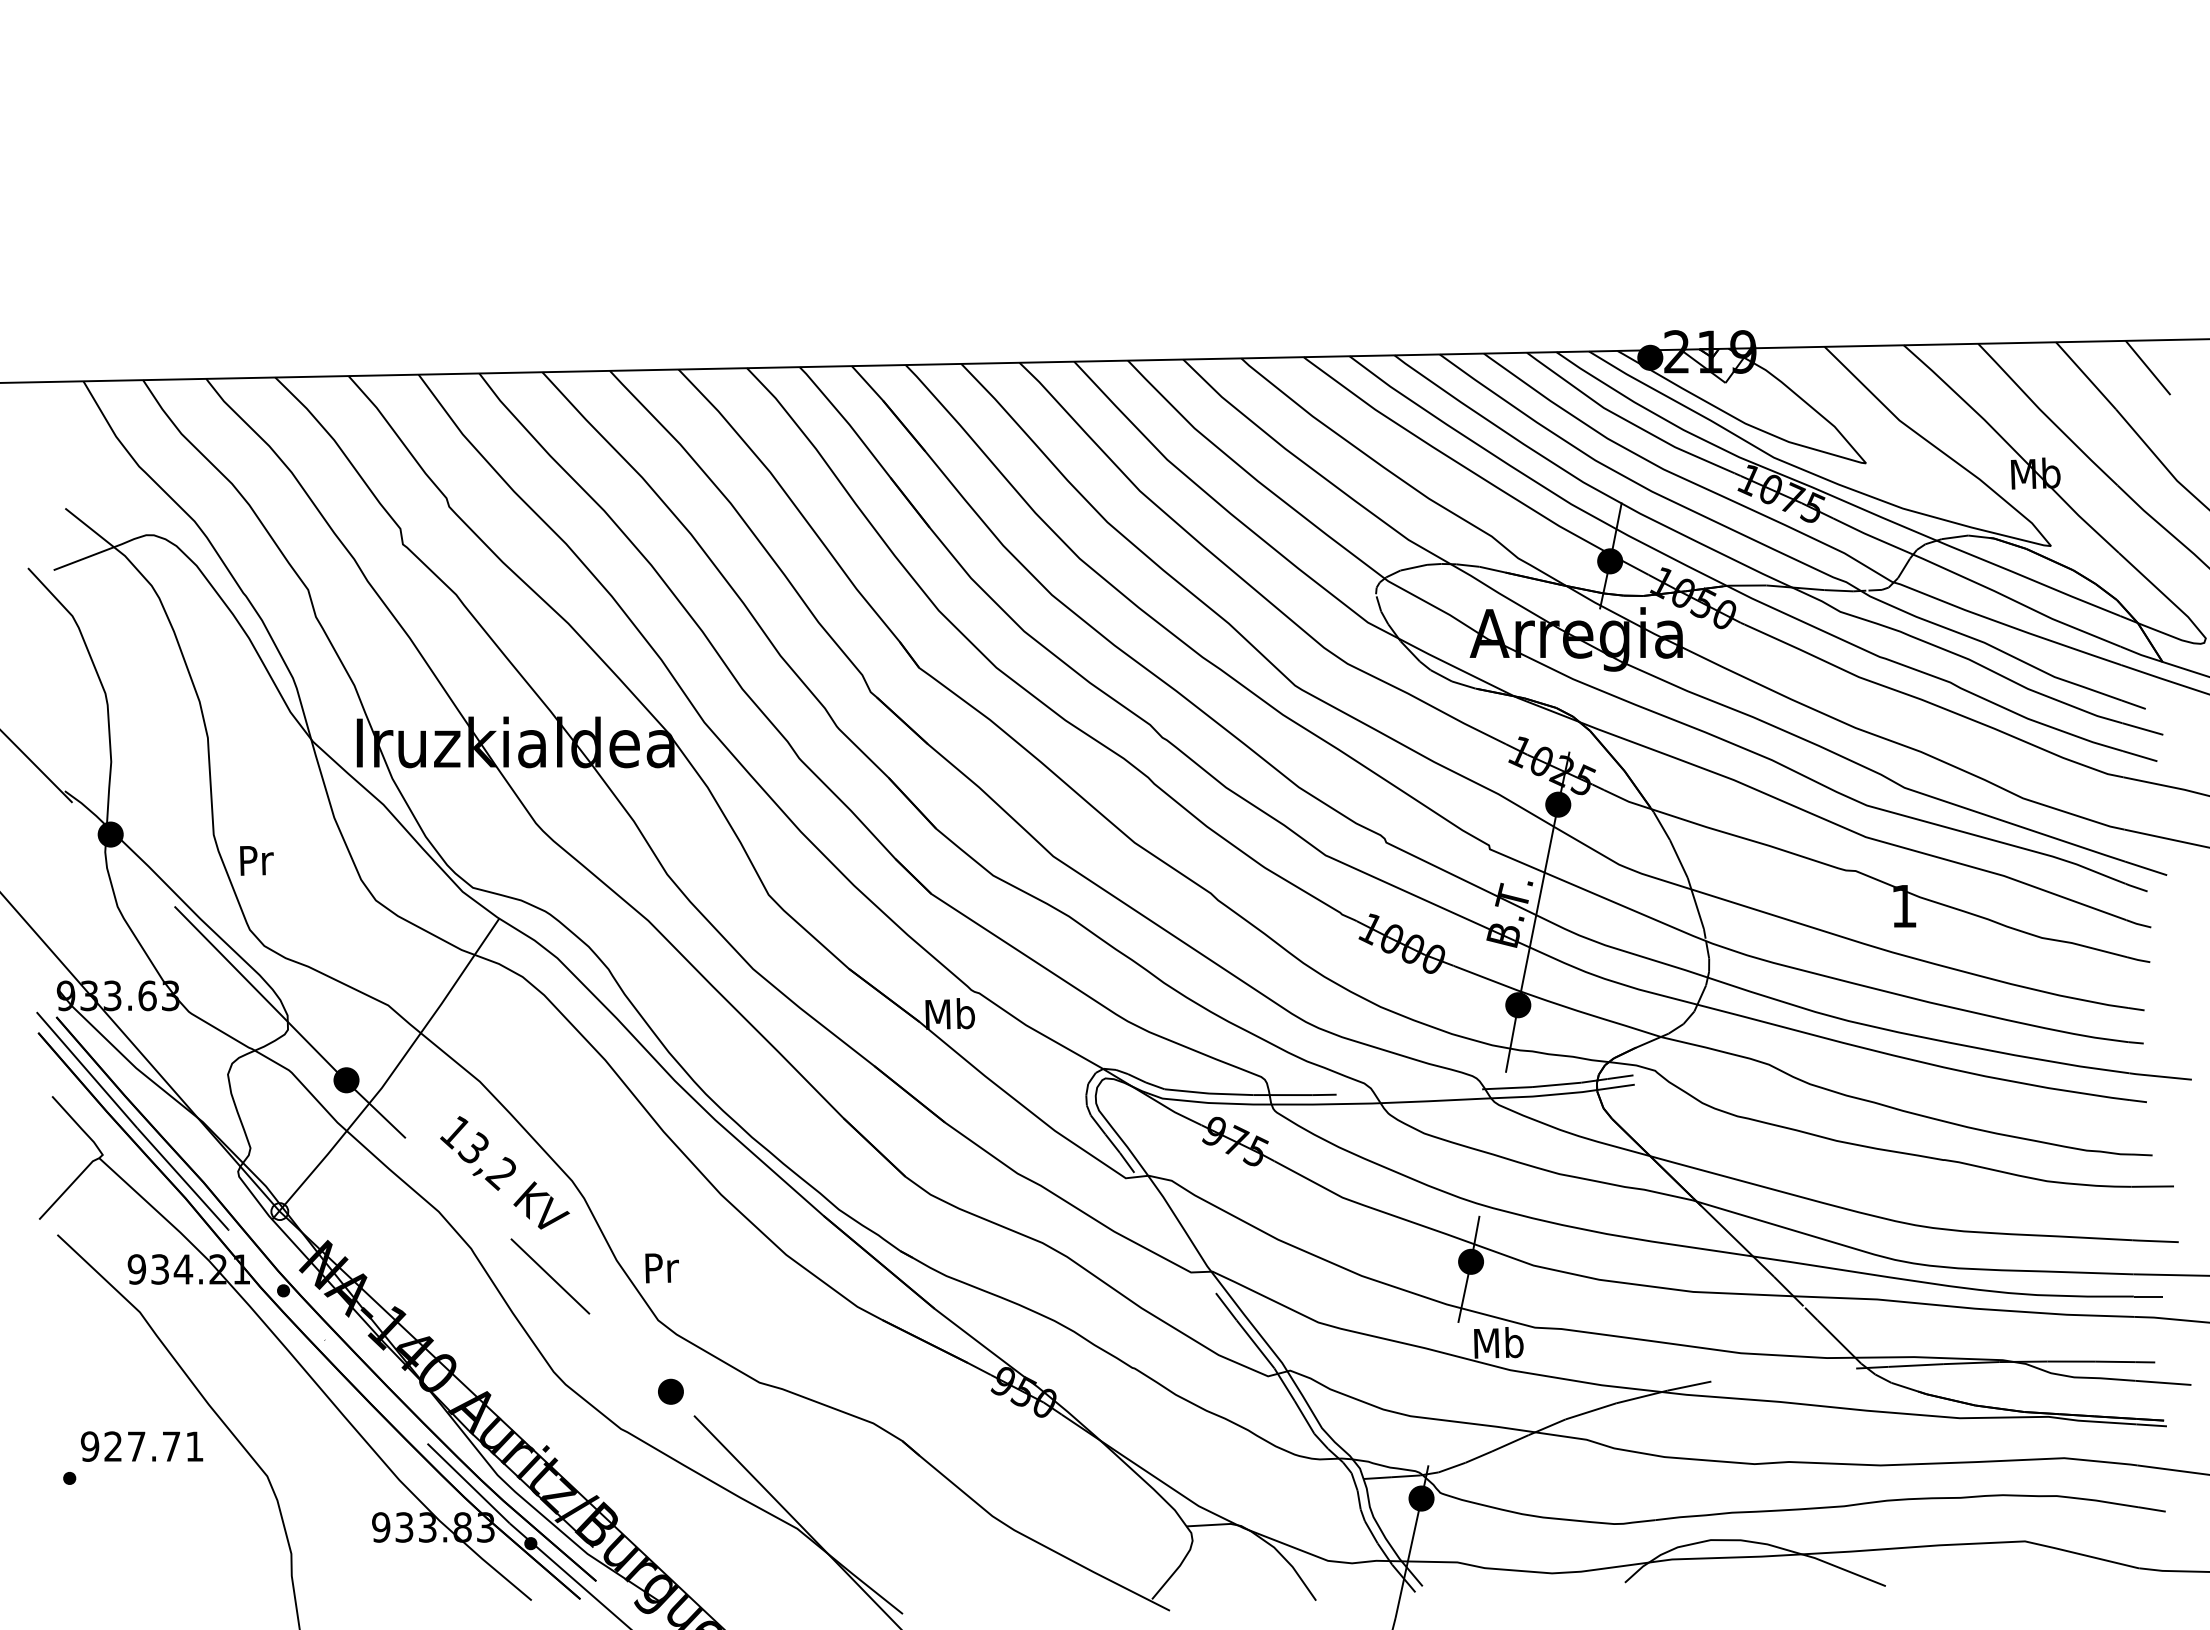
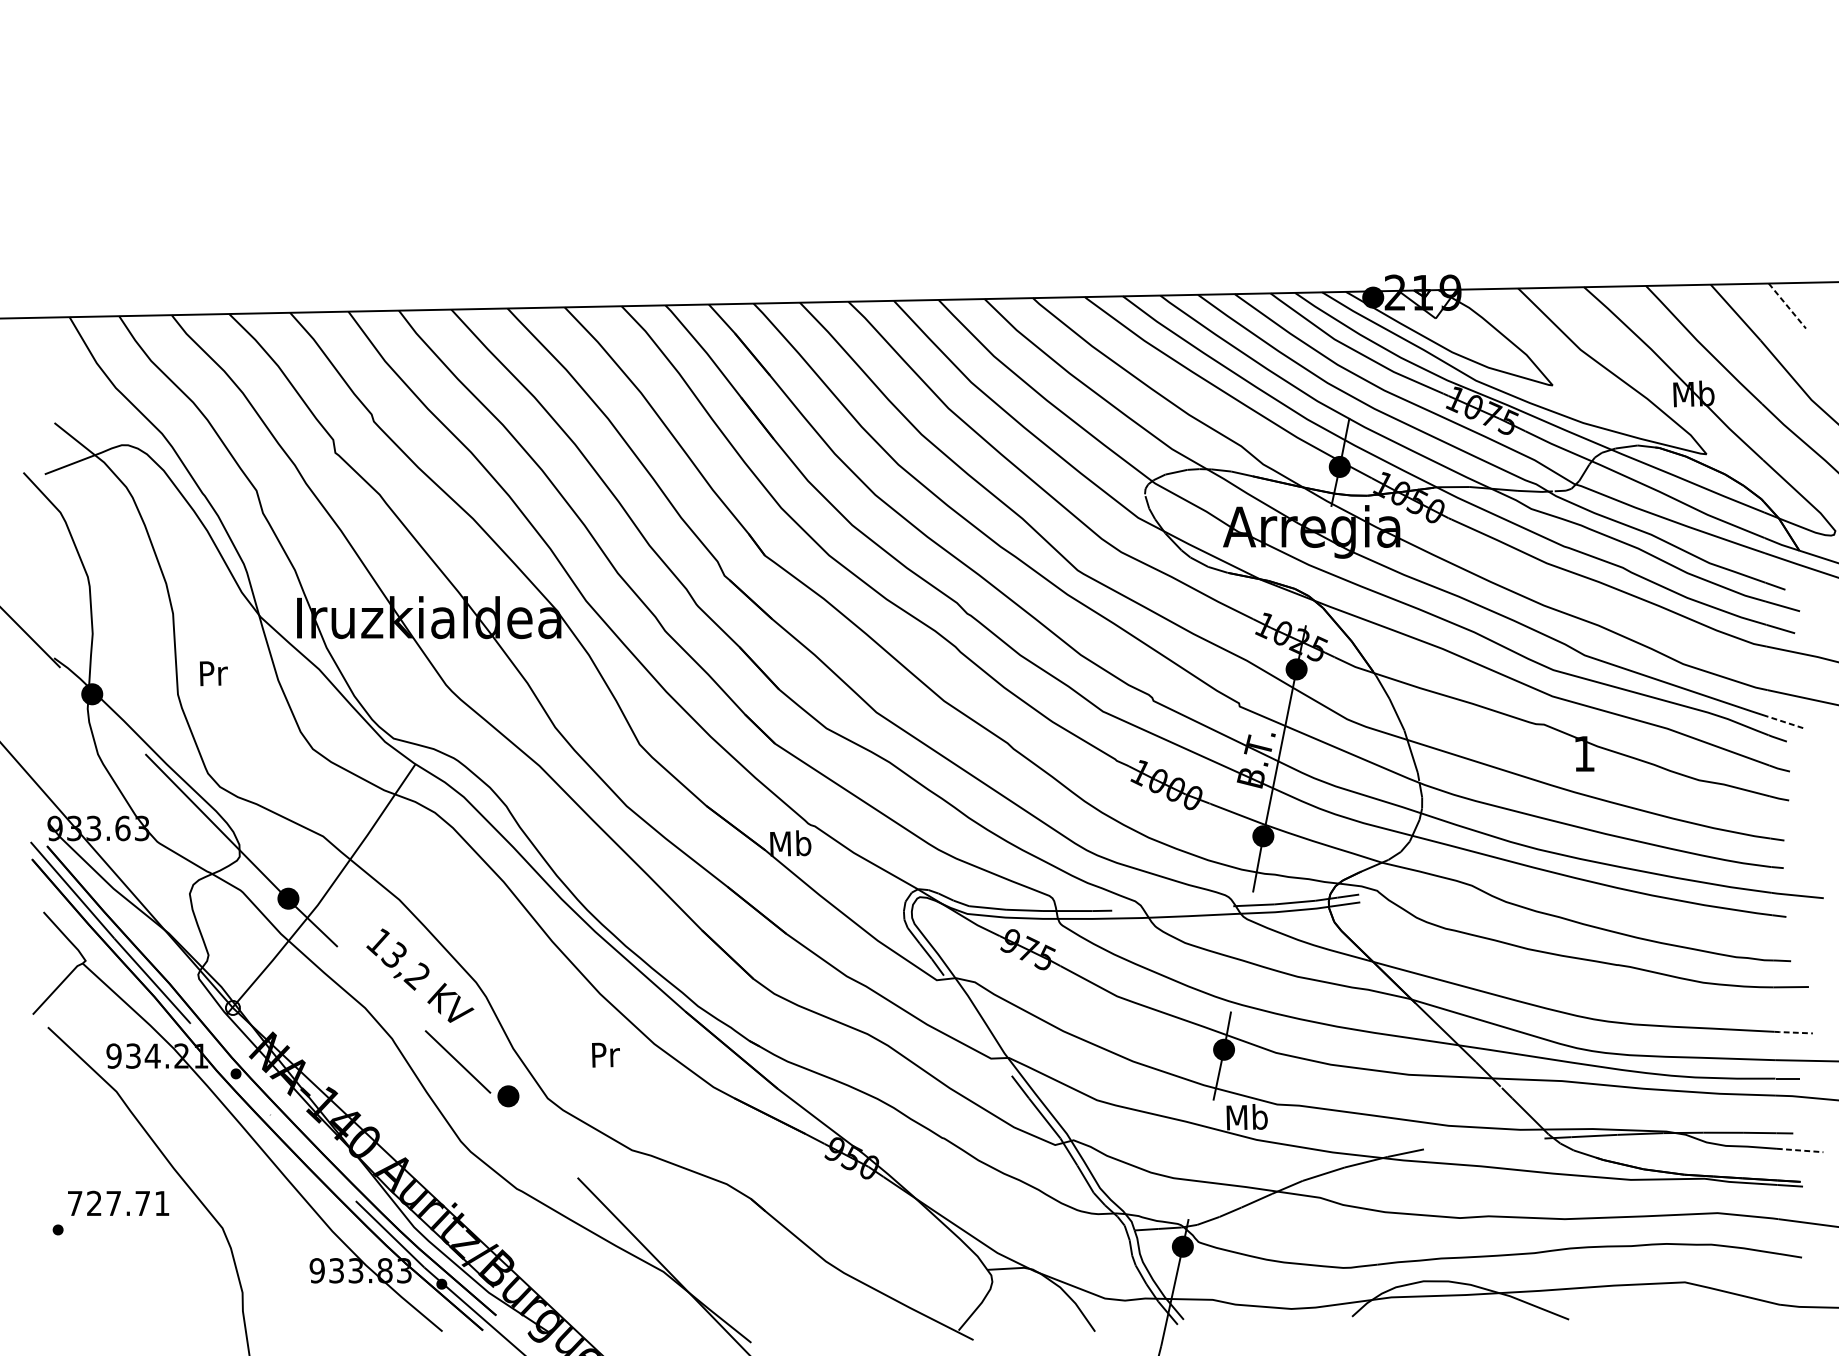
line: (2148, 368) -> (1787, 306), solid -> dashed
text: (256, 860) -> (213, 673), moved
line: (2145, 868) -> (1785, 722), solid -> dashed
line: (2155, 1241) -> (1793, 1032), solid -> dashed
text: (661, 1268) -> (605, 1055), moved
line: (2163, 1382) -> (1800, 1150), solid -> dashed
part: (670, 1391) -> (508, 1096), moved
text: (89, 1446) -> (74, 1203), 927.71 -> 727.71

